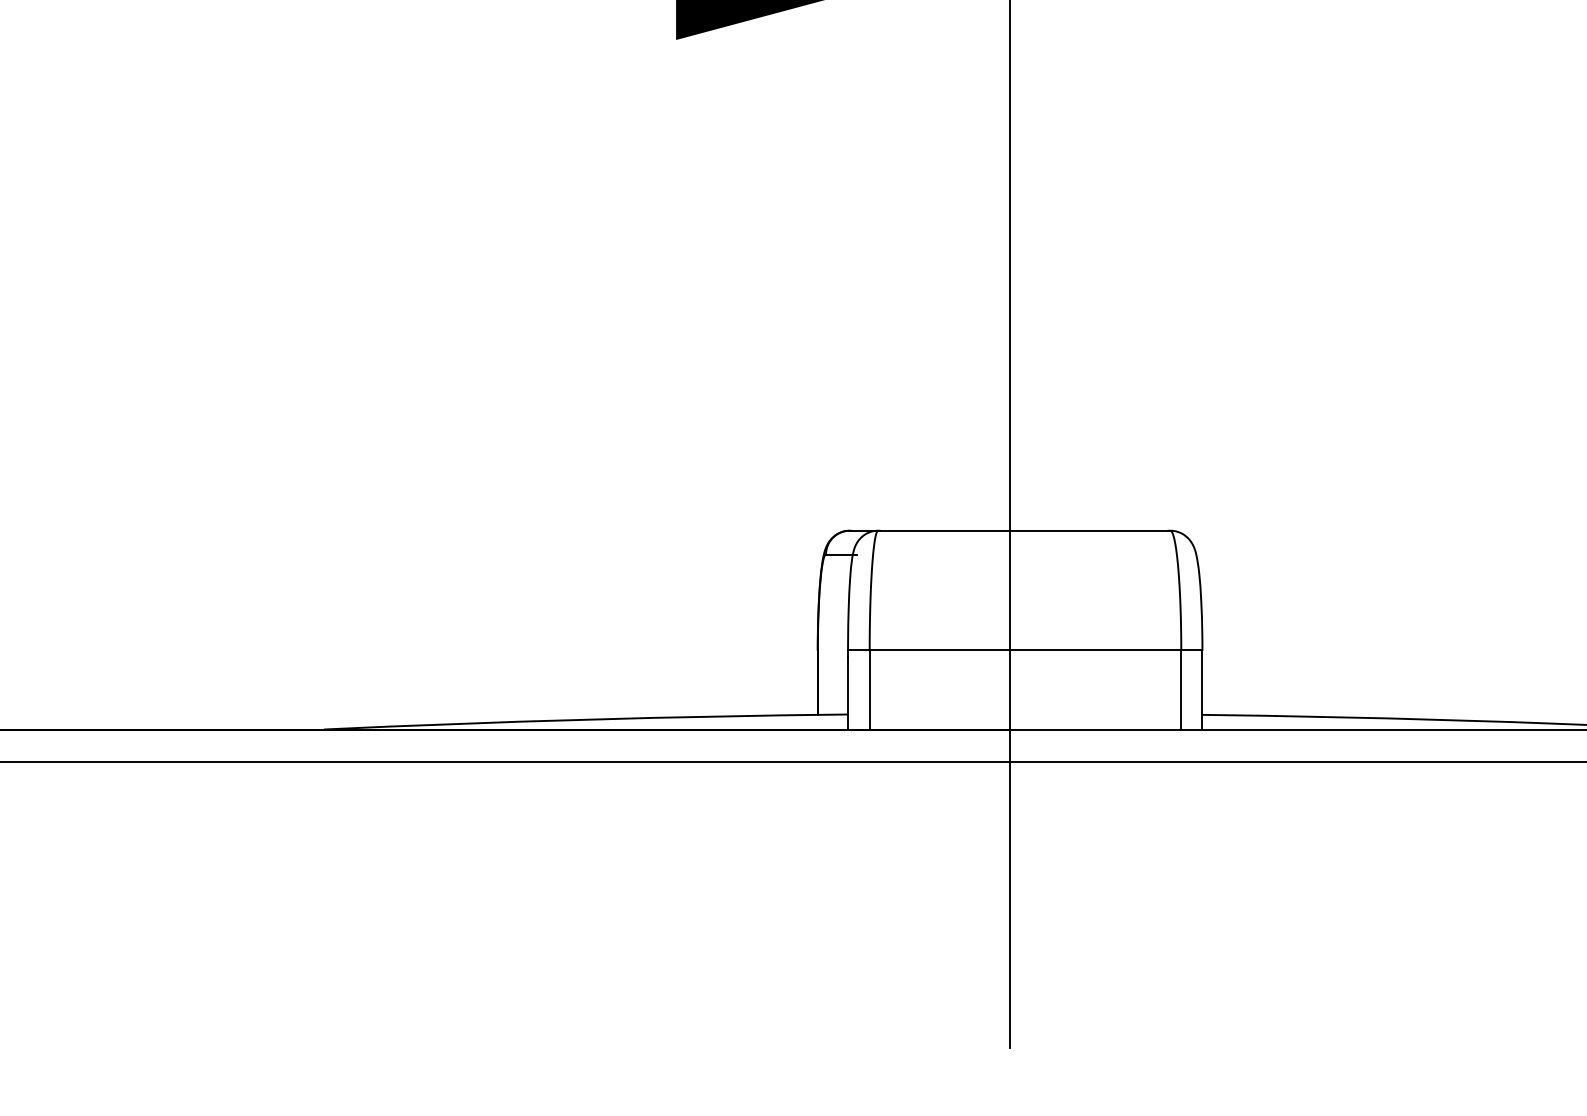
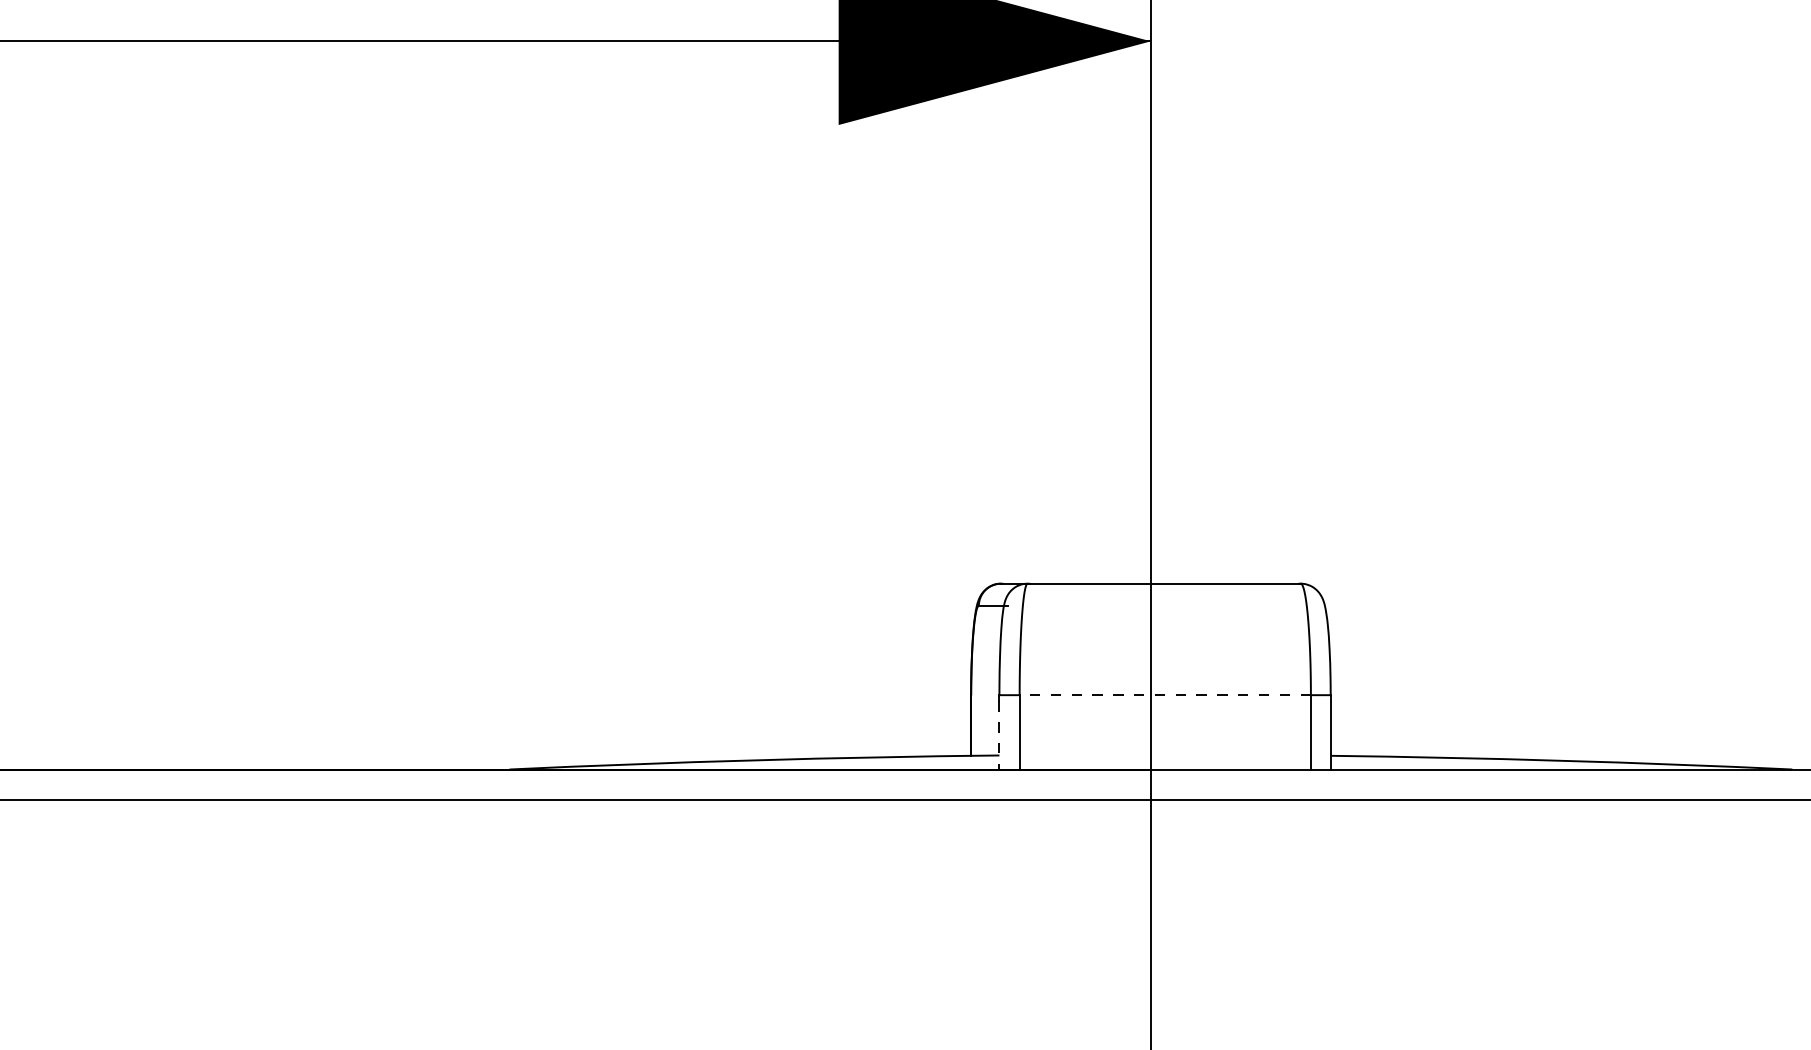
line: (1025, 650) -> (1165, 695), solid -> dashed
line: (848, 693) -> (999, 735), solid -> dashed

